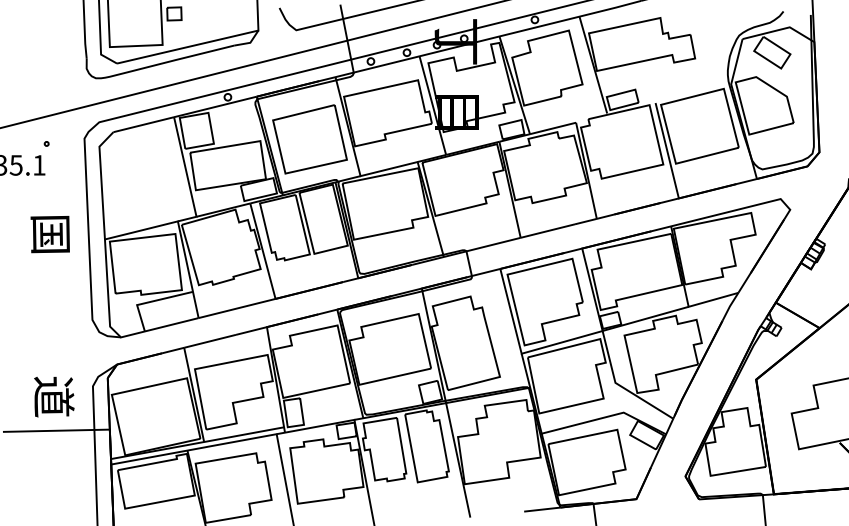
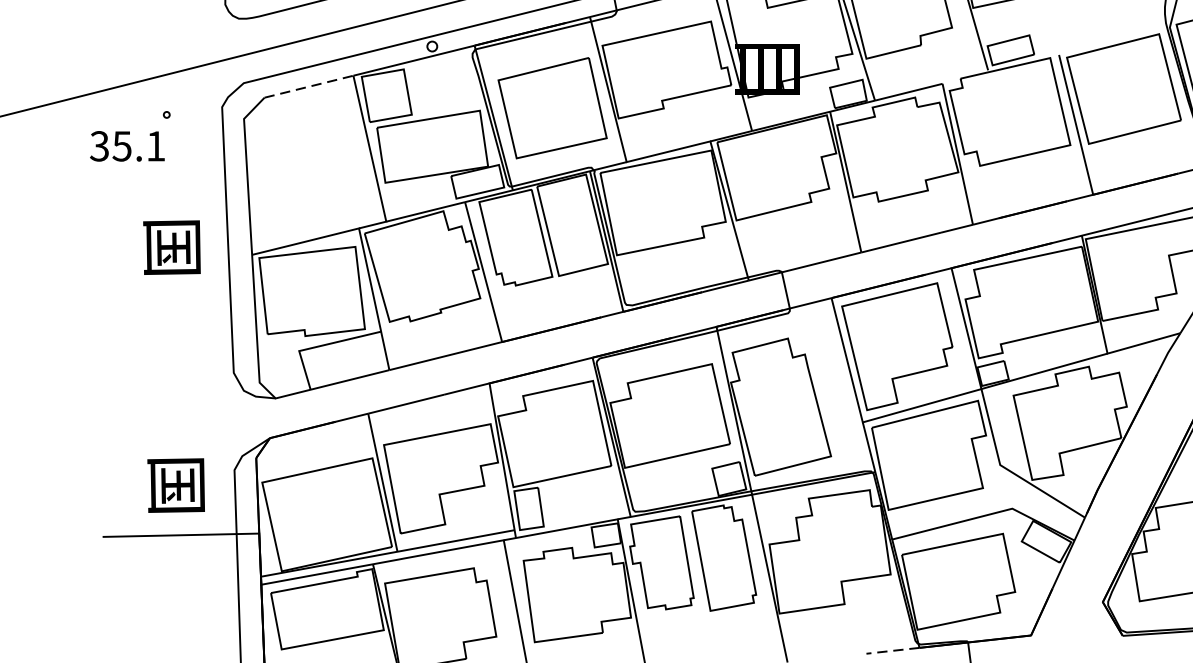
line: (144, 124) -> (310, 86), solid -> dashed
text: (53, 396) -> (176, 485), 道 -> 国
line: (541, 509) -> (891, 650), solid -> dashed

